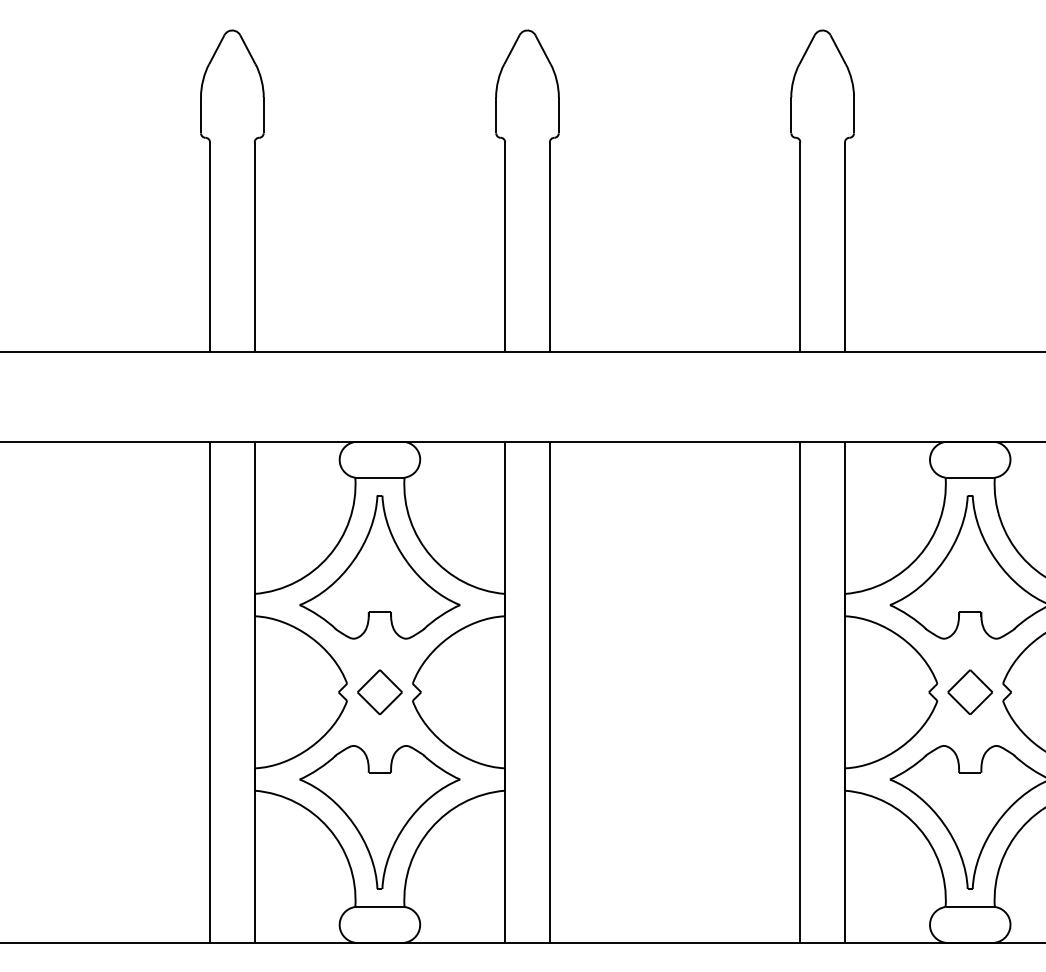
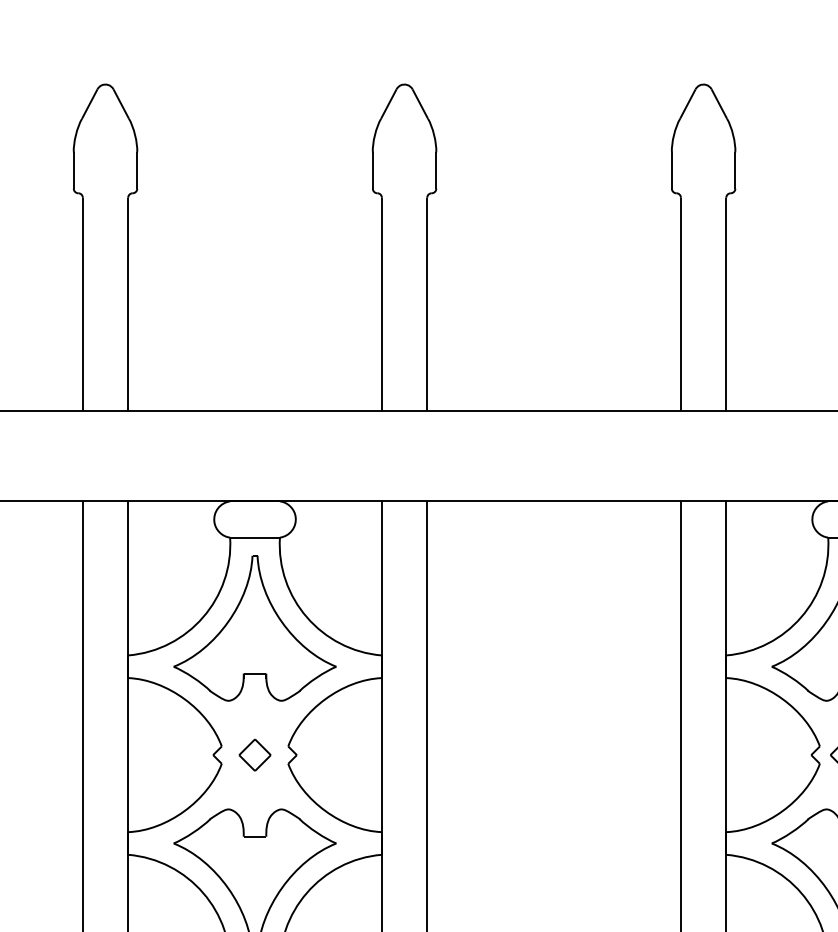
part: (379, 692) -> (254, 755), size x0.7

